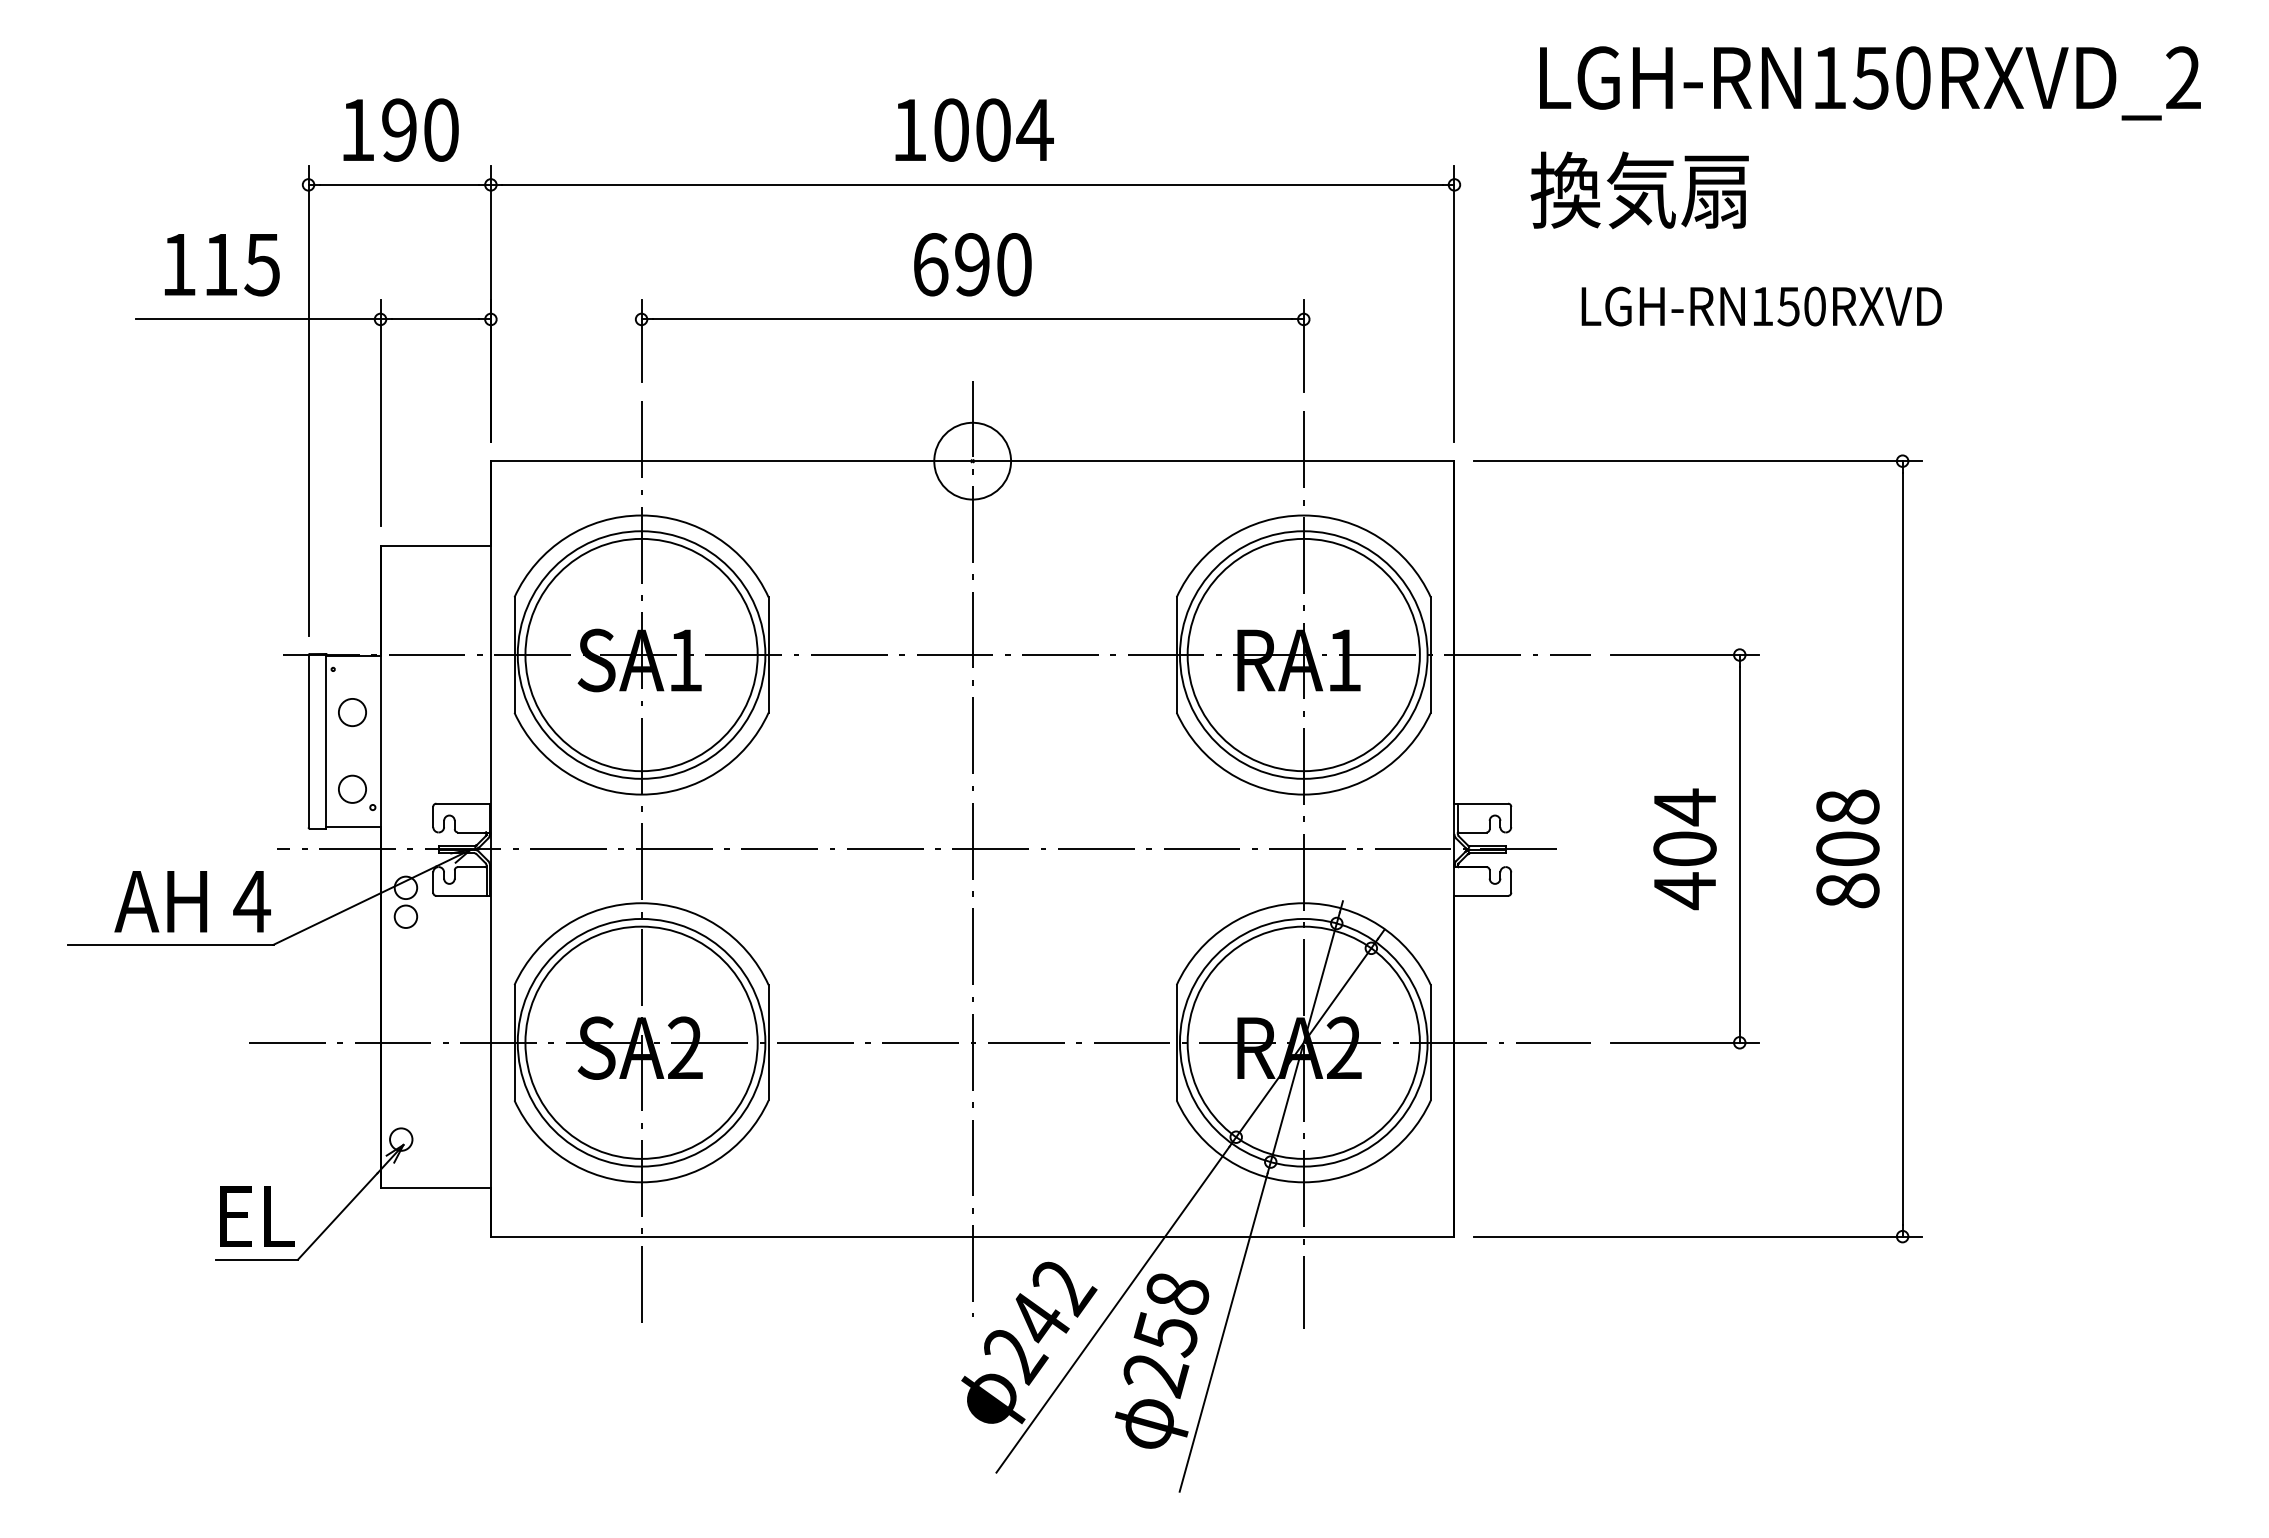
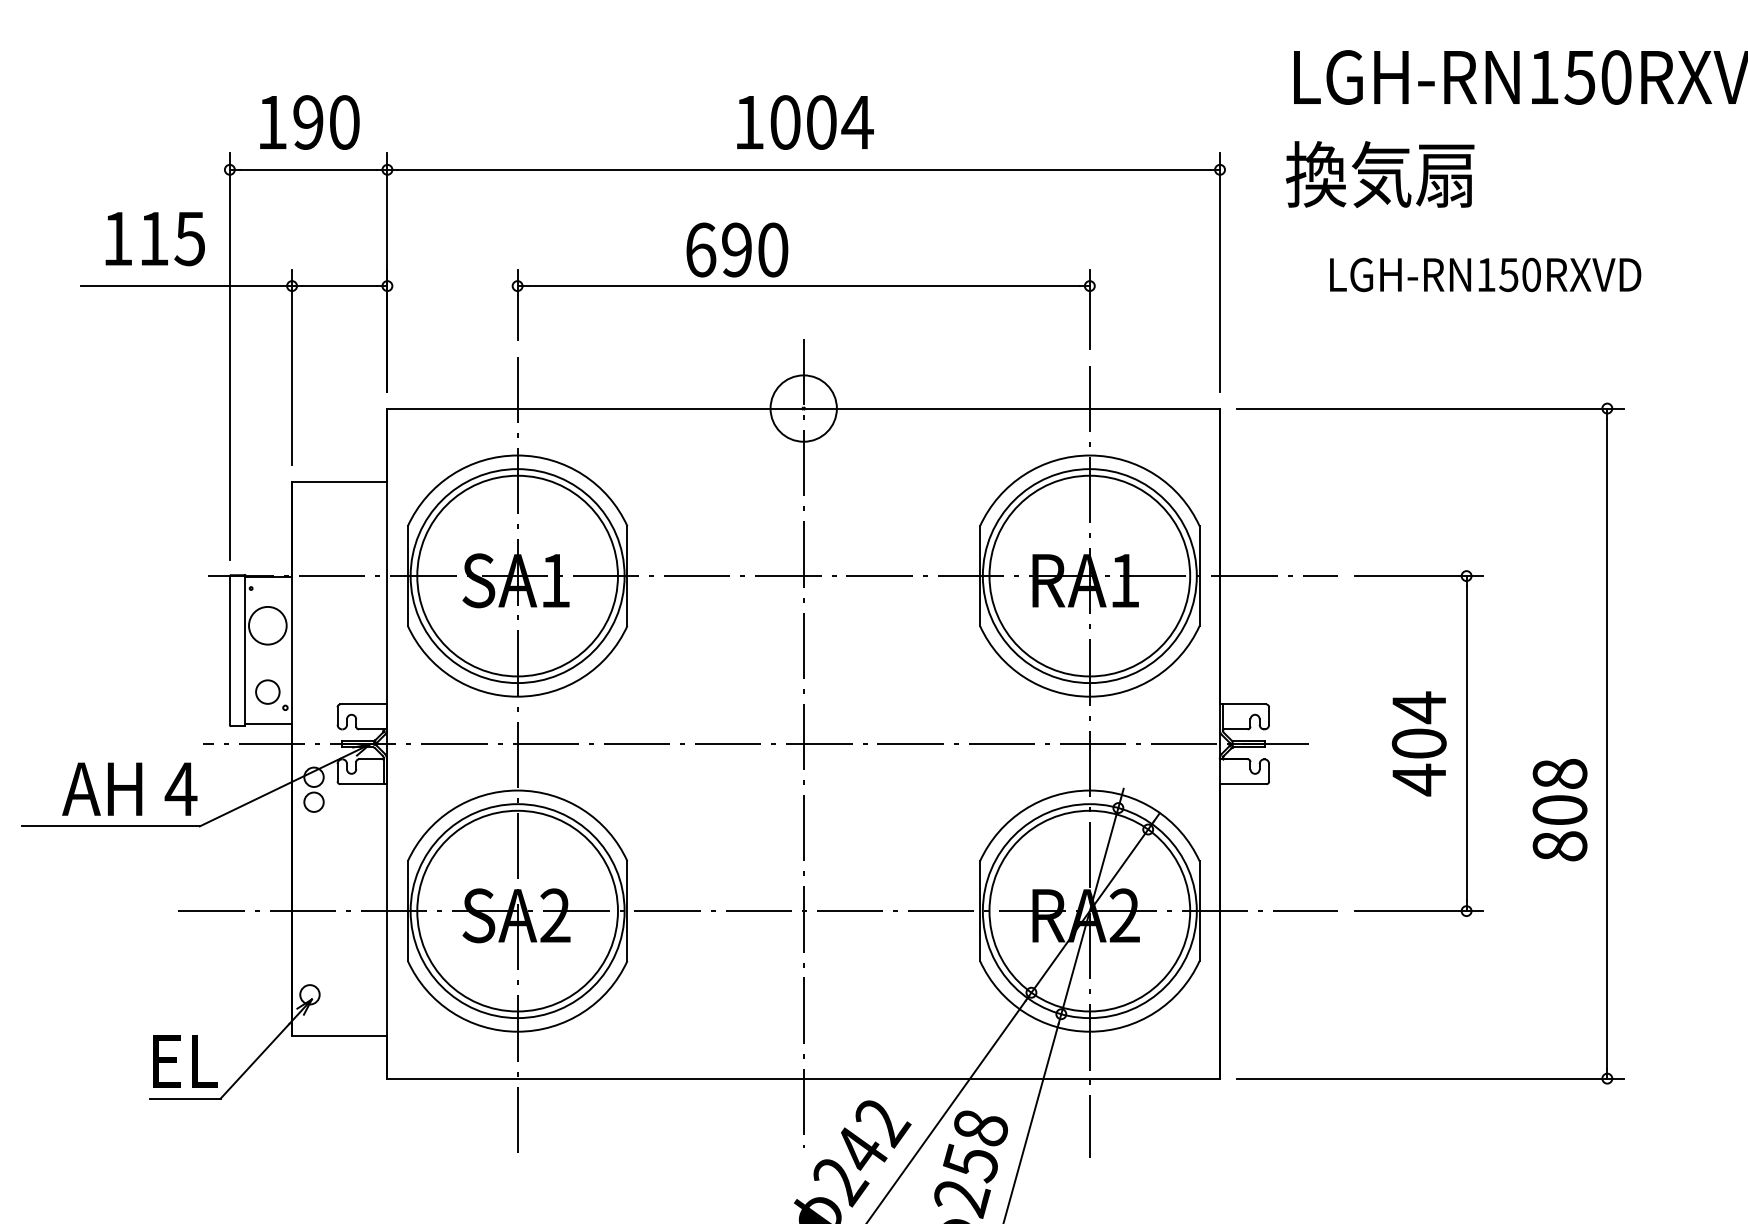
text: (972, 264) -> (737, 249), moved
circle: (352, 712) -> (267, 625), size x1.6
text: (1847, 848) -> (1559, 809), moved

